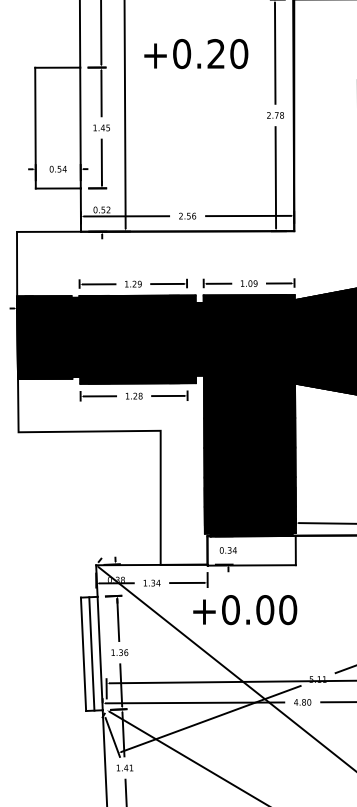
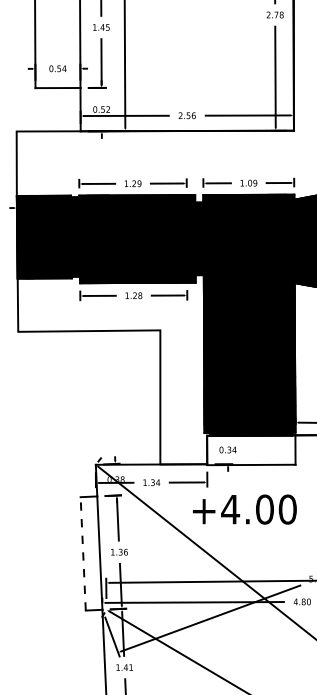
text: (230, 610) -> (230, 510), +0.00 -> +4.00
line: (91, 653) -> (91, 553), removed
line: (83, 654) -> (83, 554), solid -> dashed

